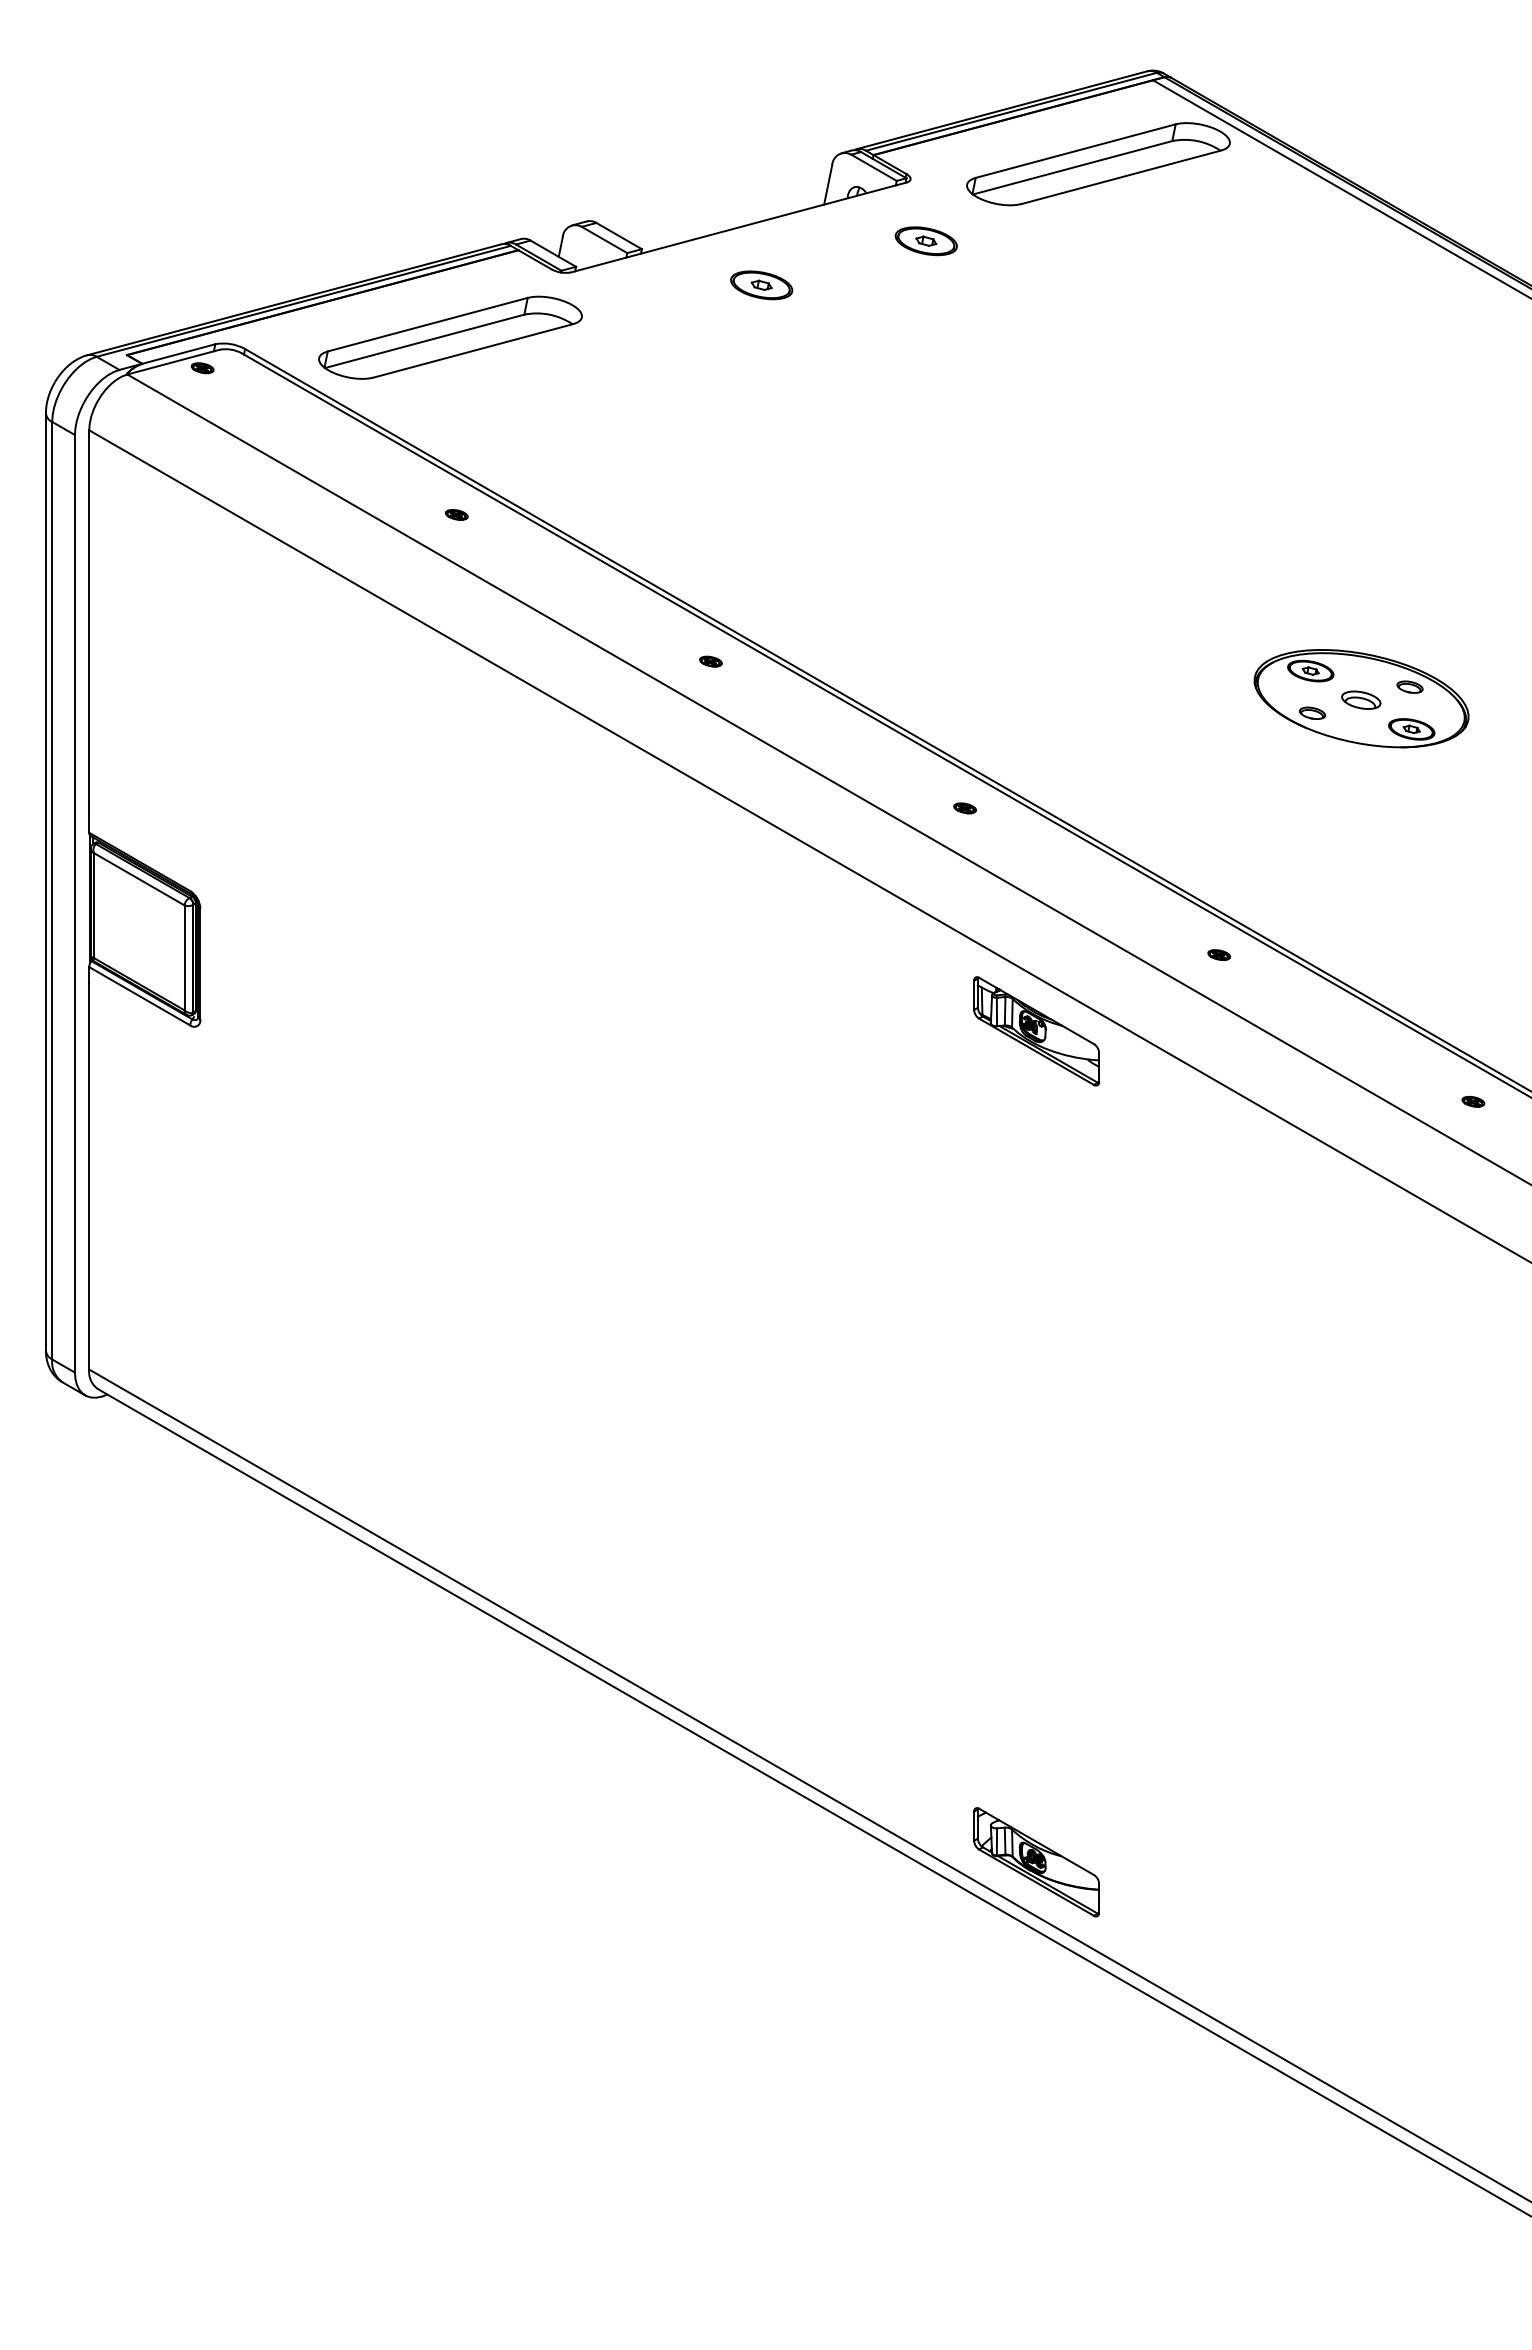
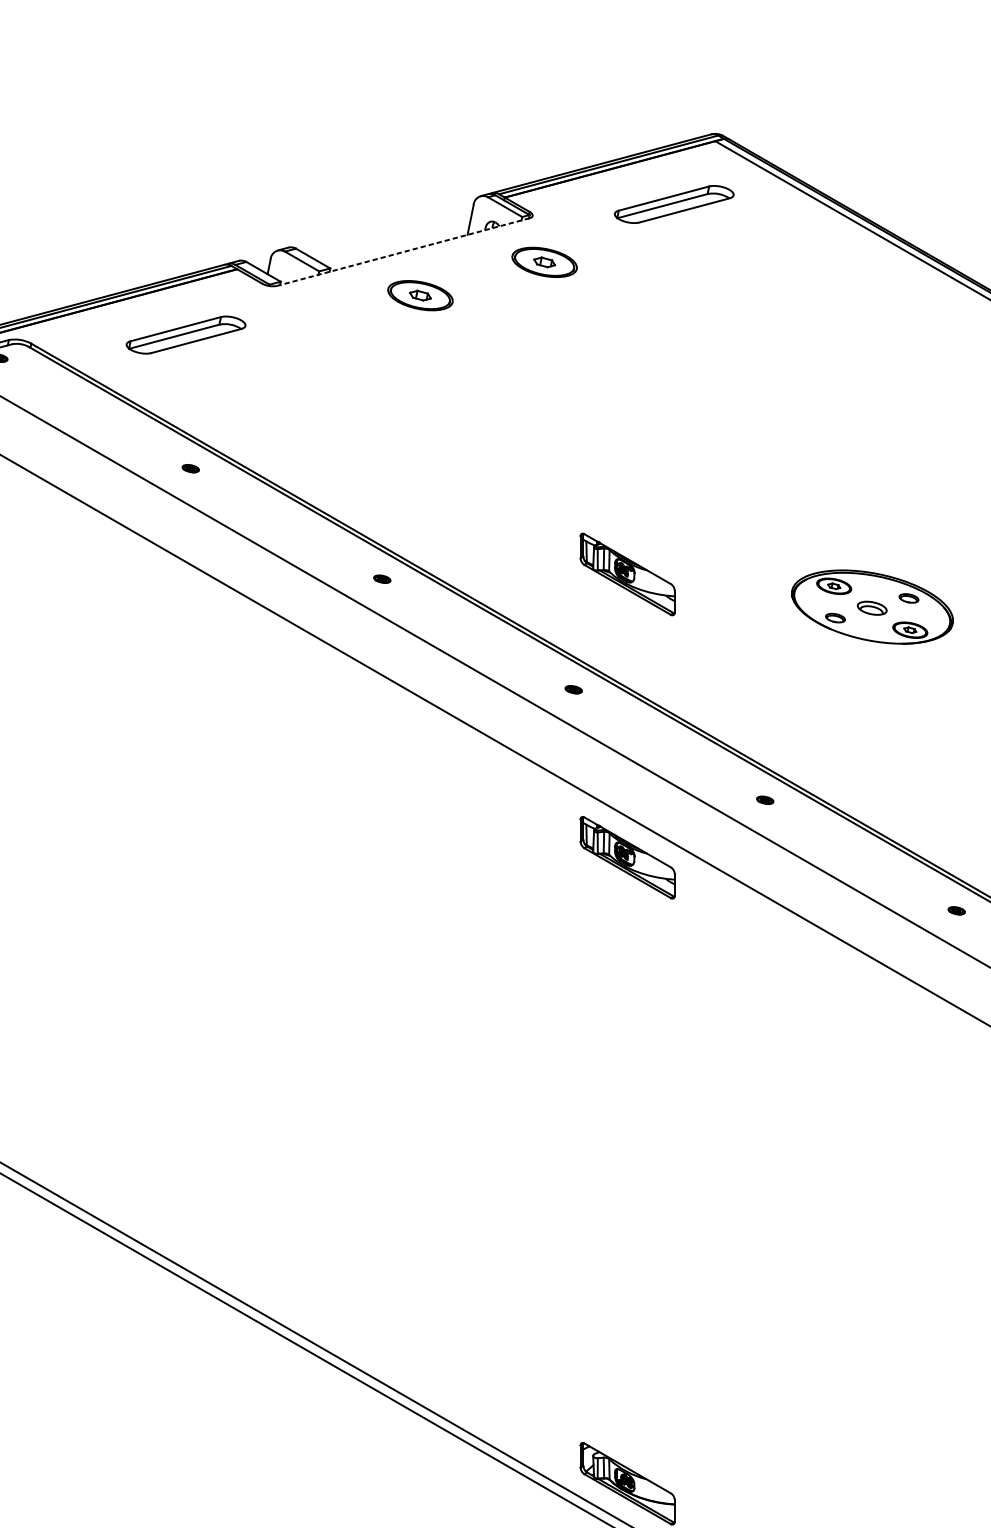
part: (1098, 164) -> (674, 204), size x0.6
line: (738, 227) -> (403, 252), solid -> dashed
part: (925, 241) -> (543, 262), size x1.4
part: (761, 285) -> (420, 295), size x1.4
part: (450, 337) -> (186, 334), size x0.6
part: (1036, 655) -> (627, 574), added

